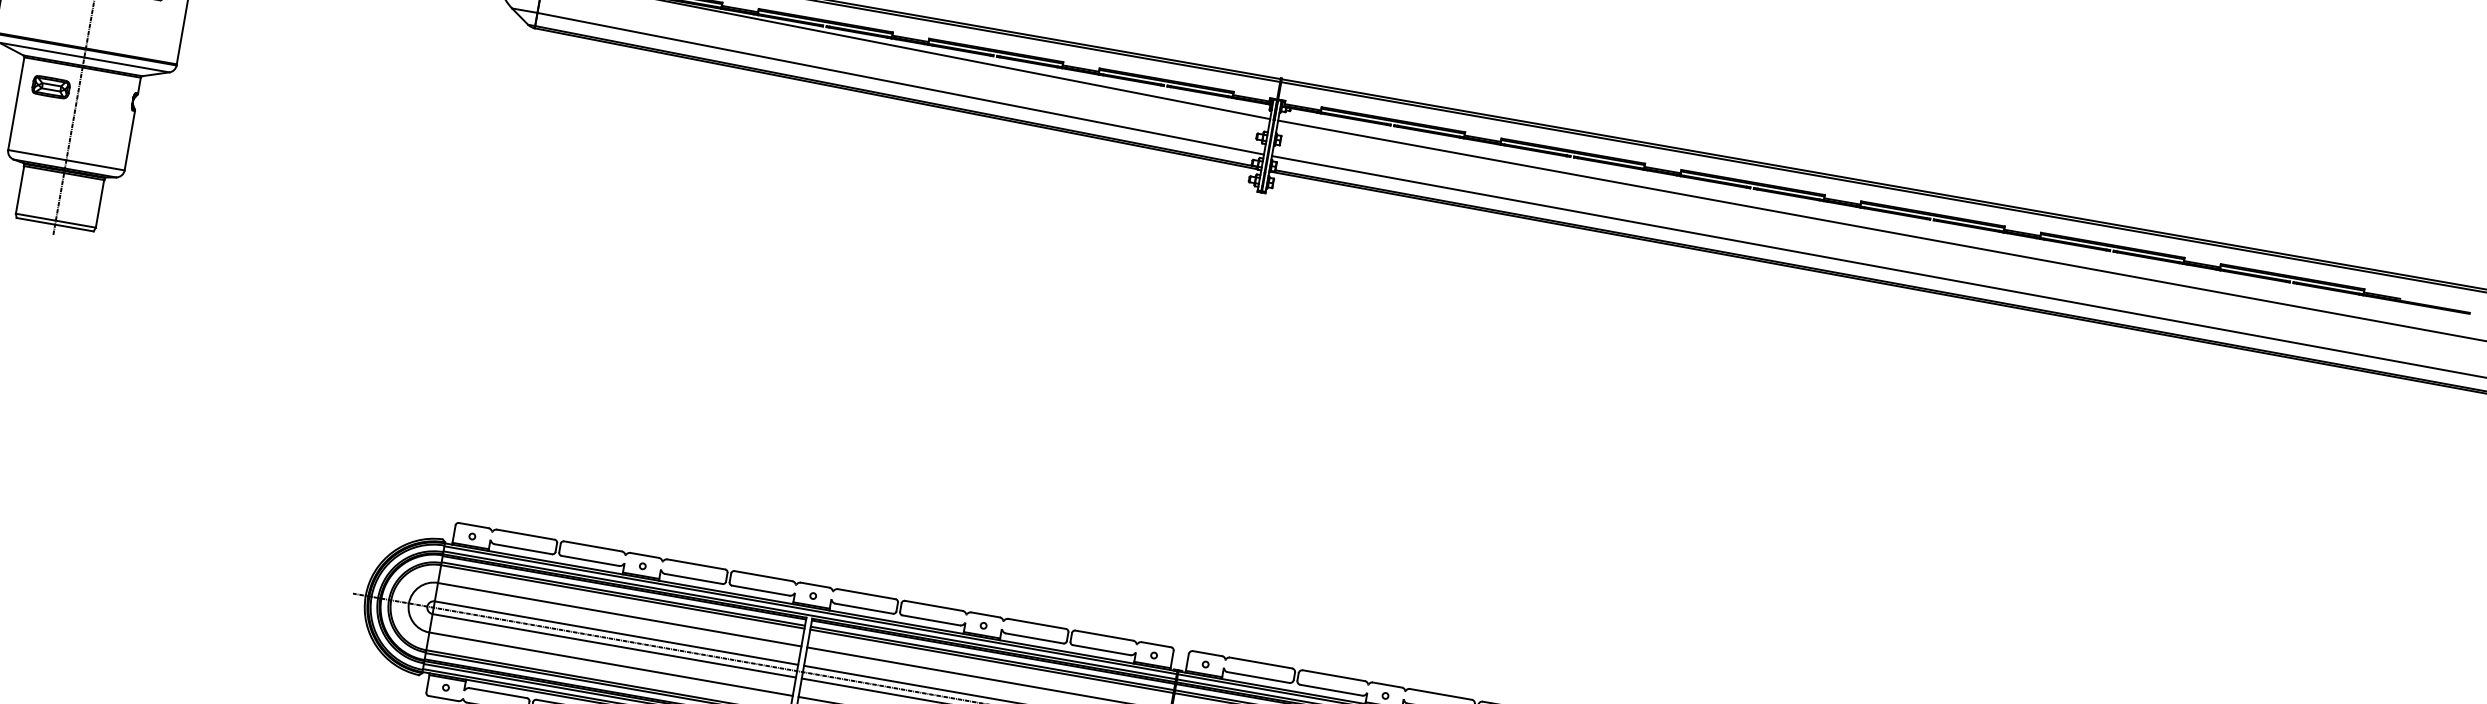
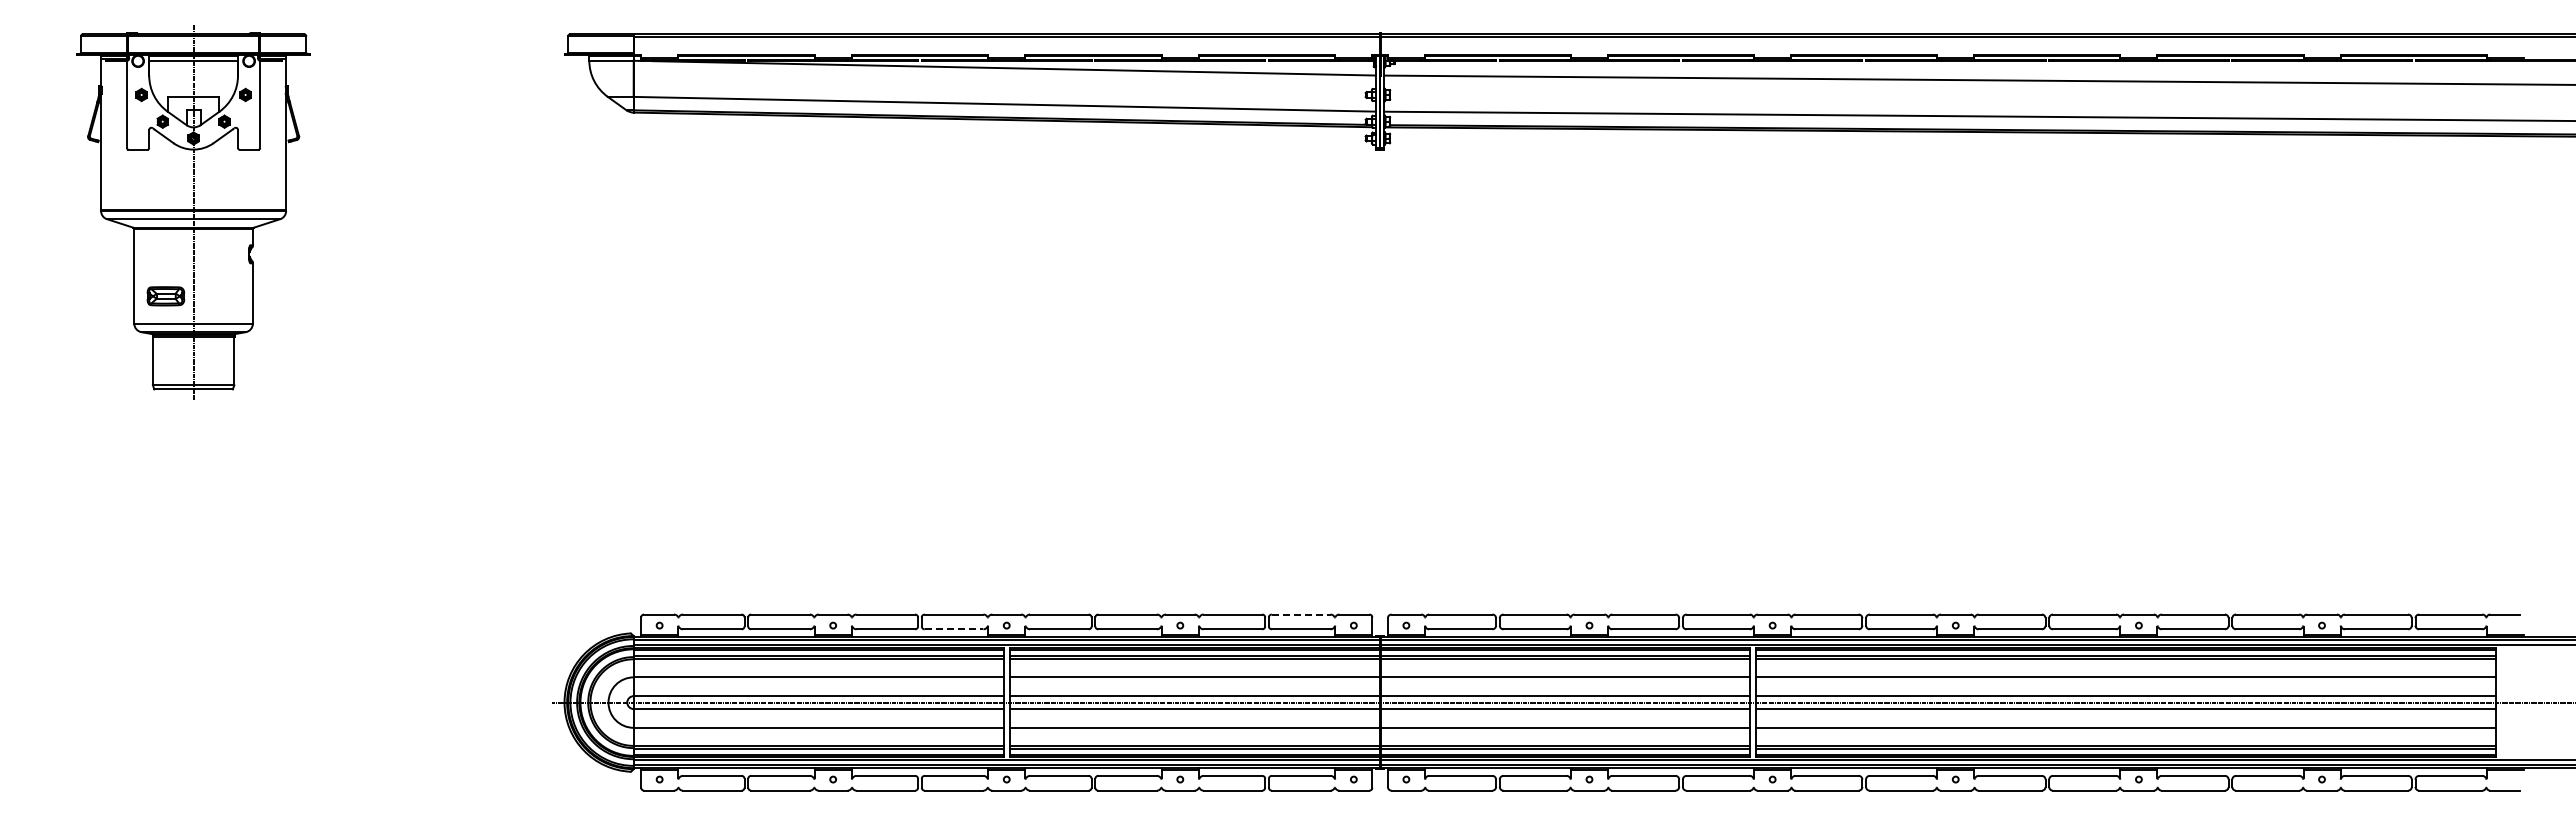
part: (50, 87) -> (165, 296), moved
line: (761, 590) -> (954, 629), solid -> dashed
line: (1104, 635) -> (1301, 614), solid -> dashed

